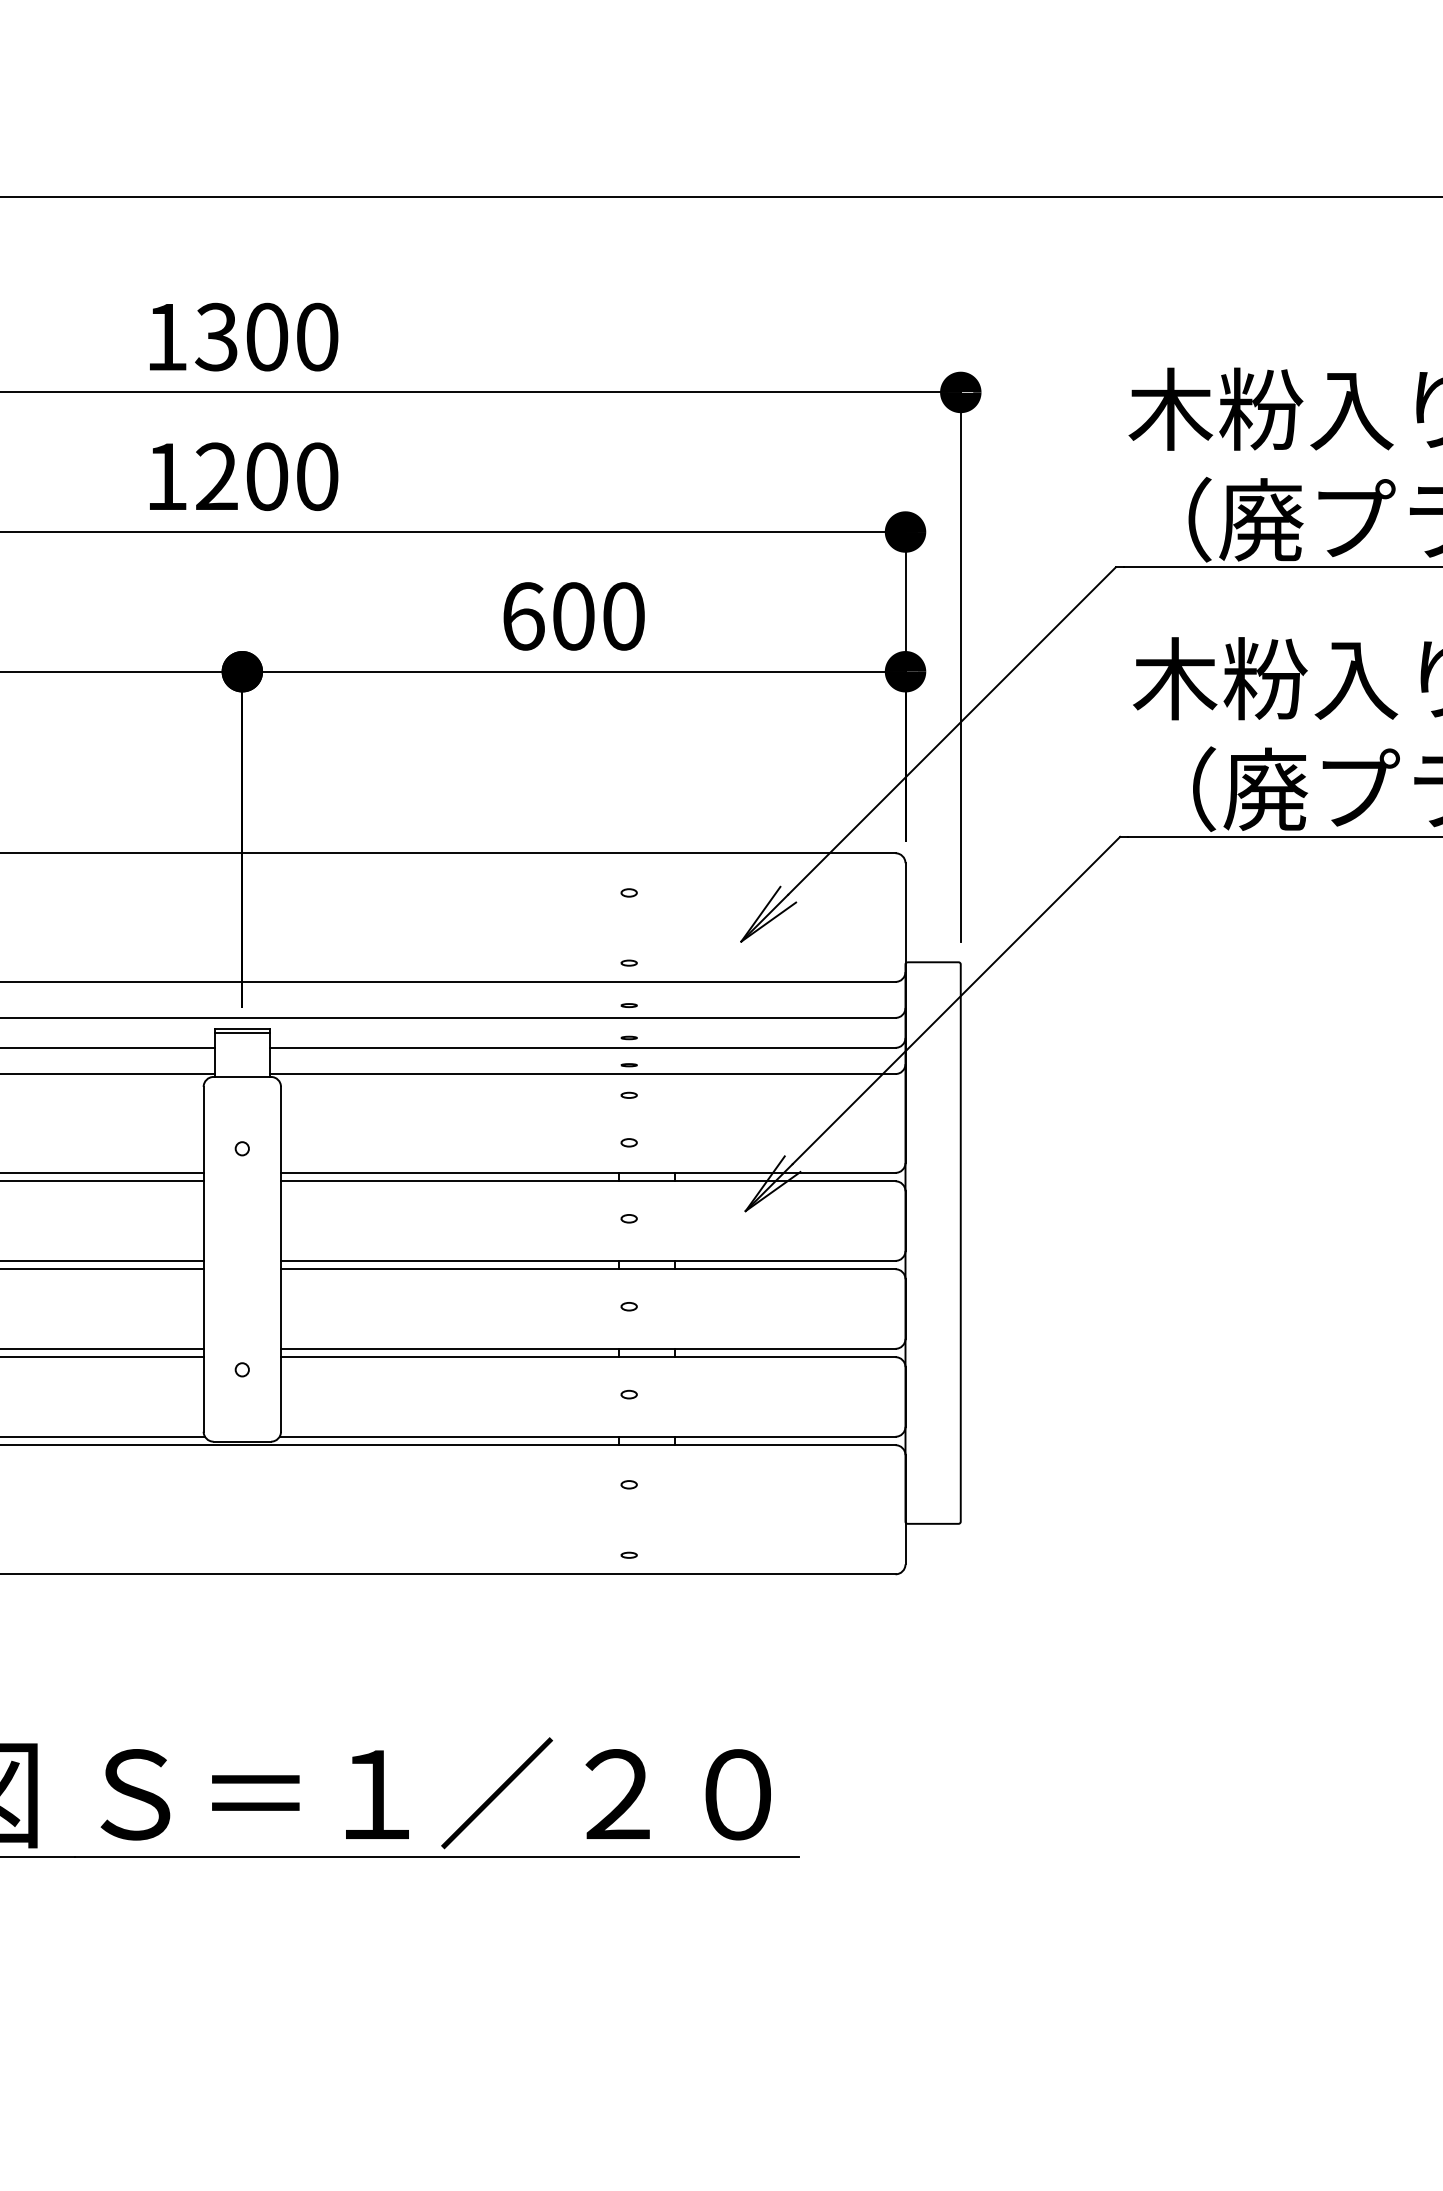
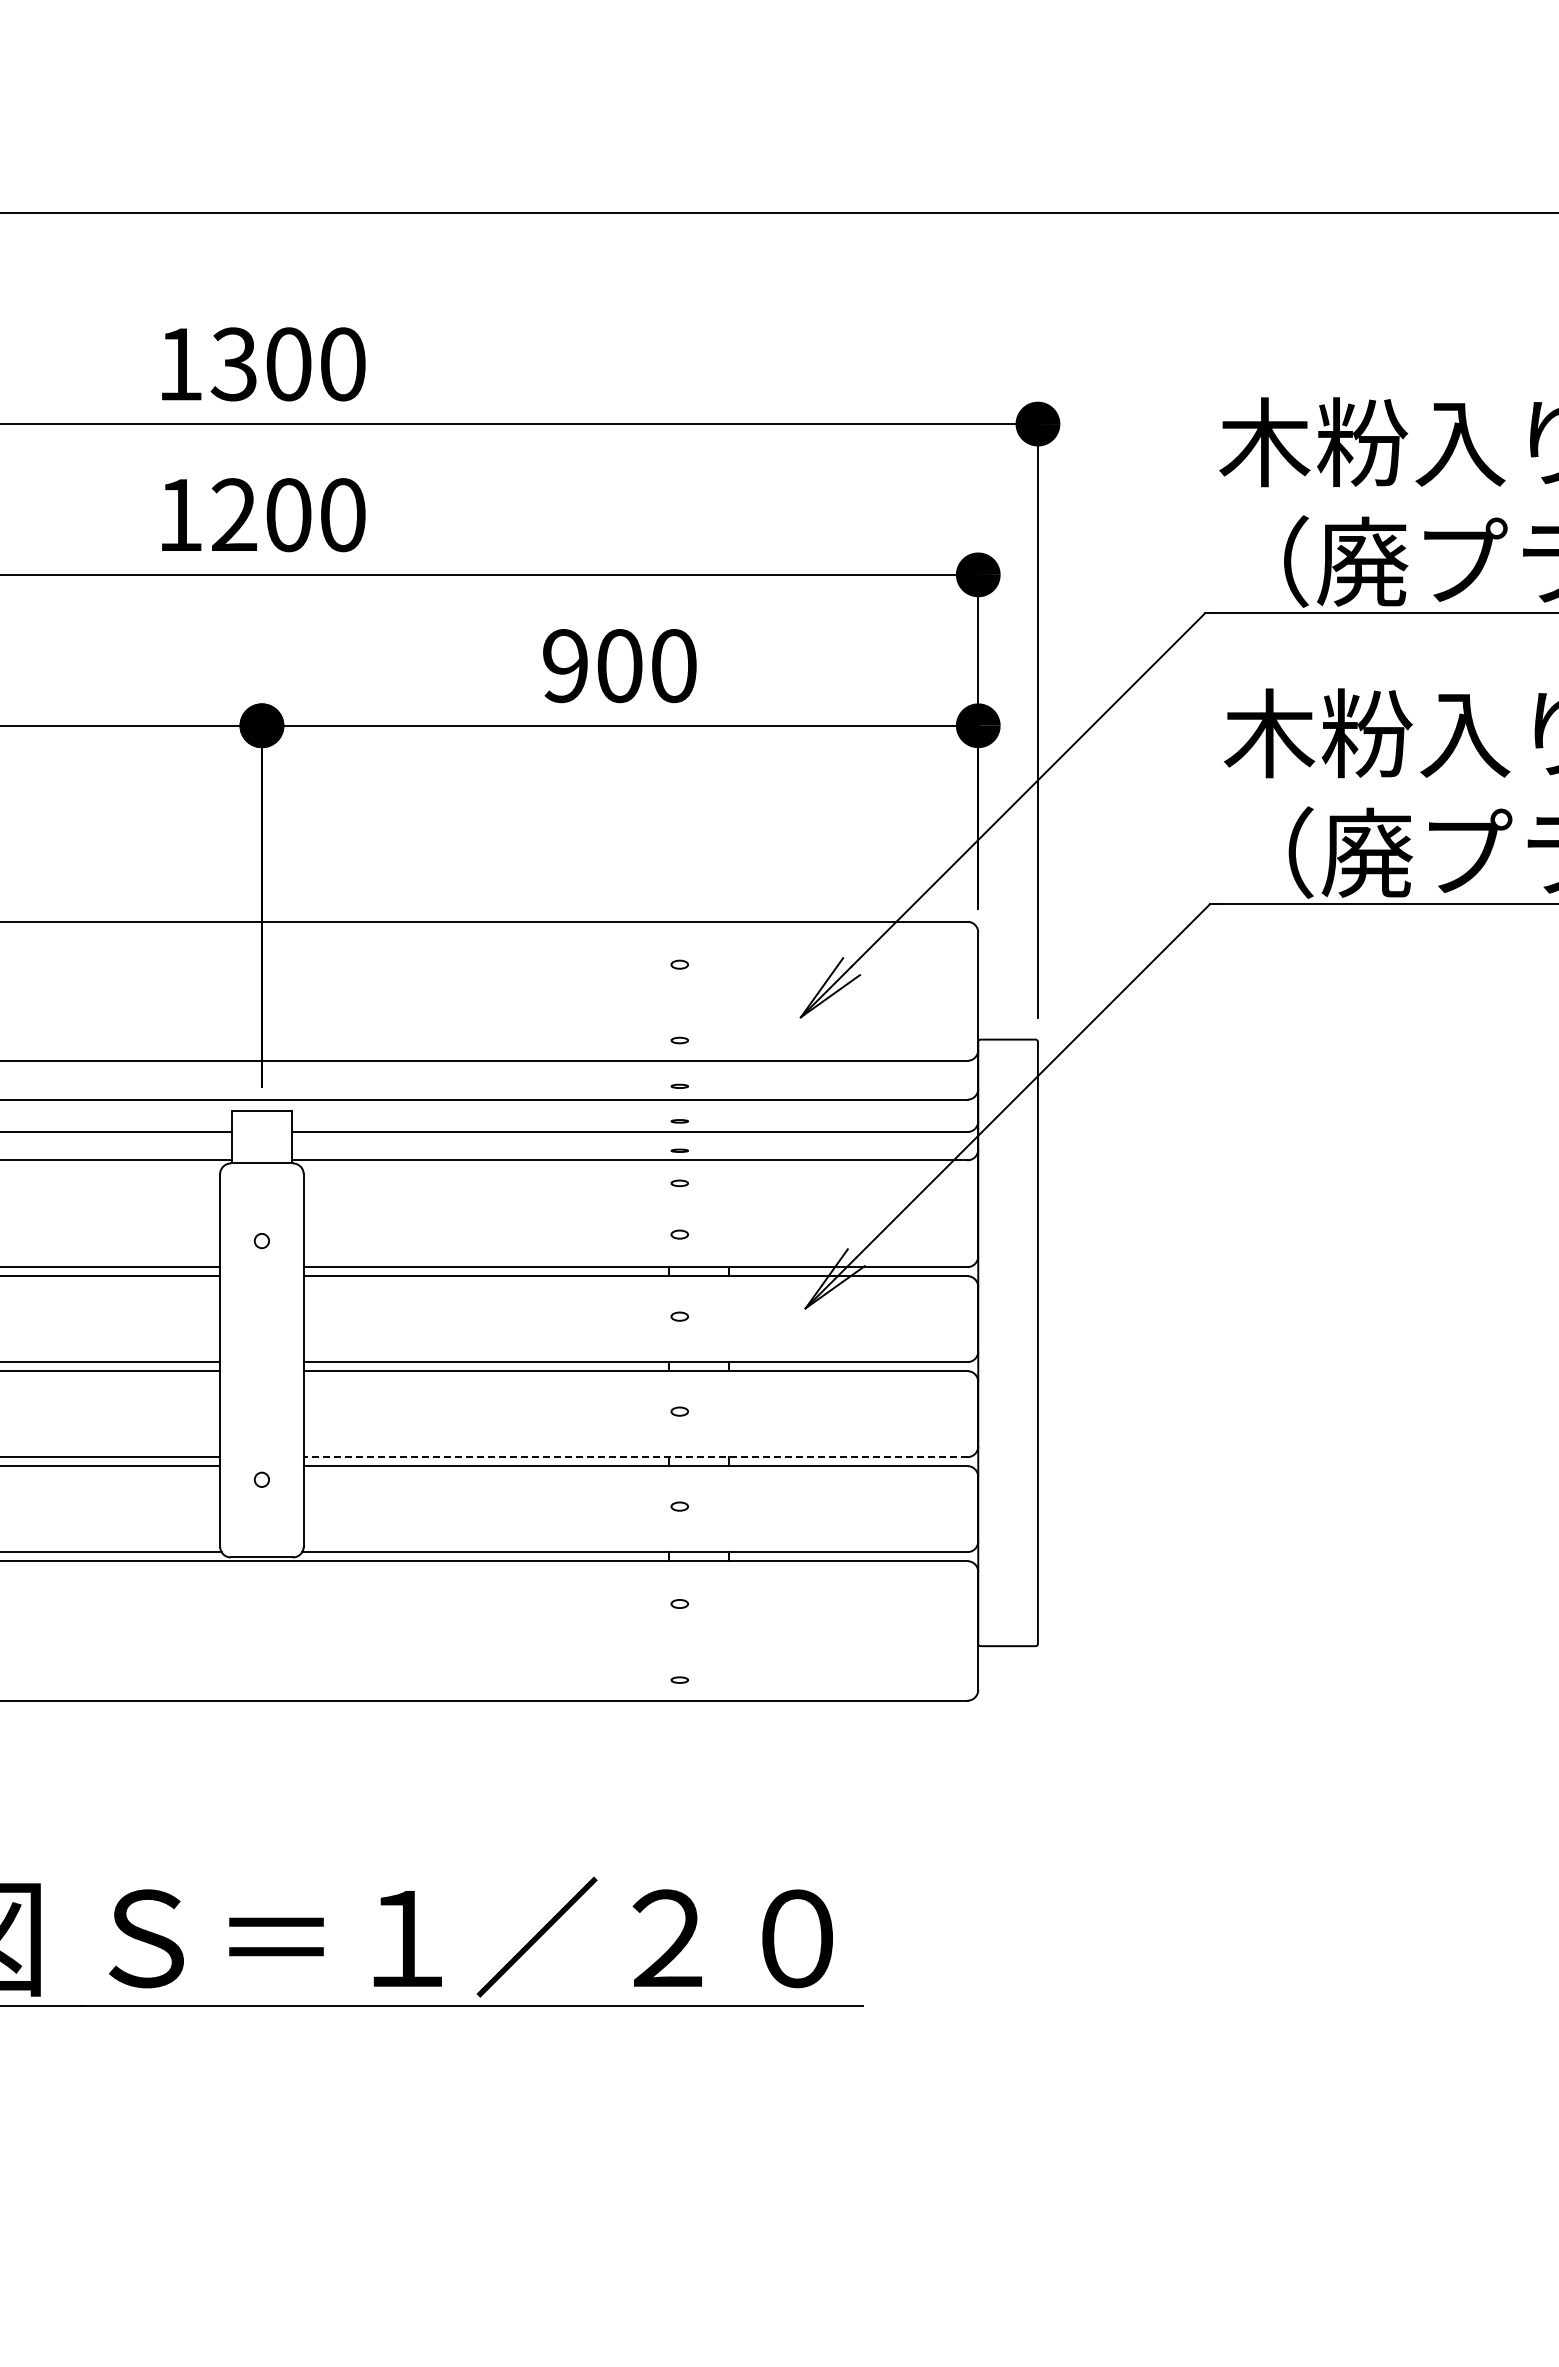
text: (523, 616) -> (565, 666), 600 -> 900
line: (241, 1033) -> (261, 1116), removed
line: (588, 1349) -> (635, 1457), solid -> dashed

